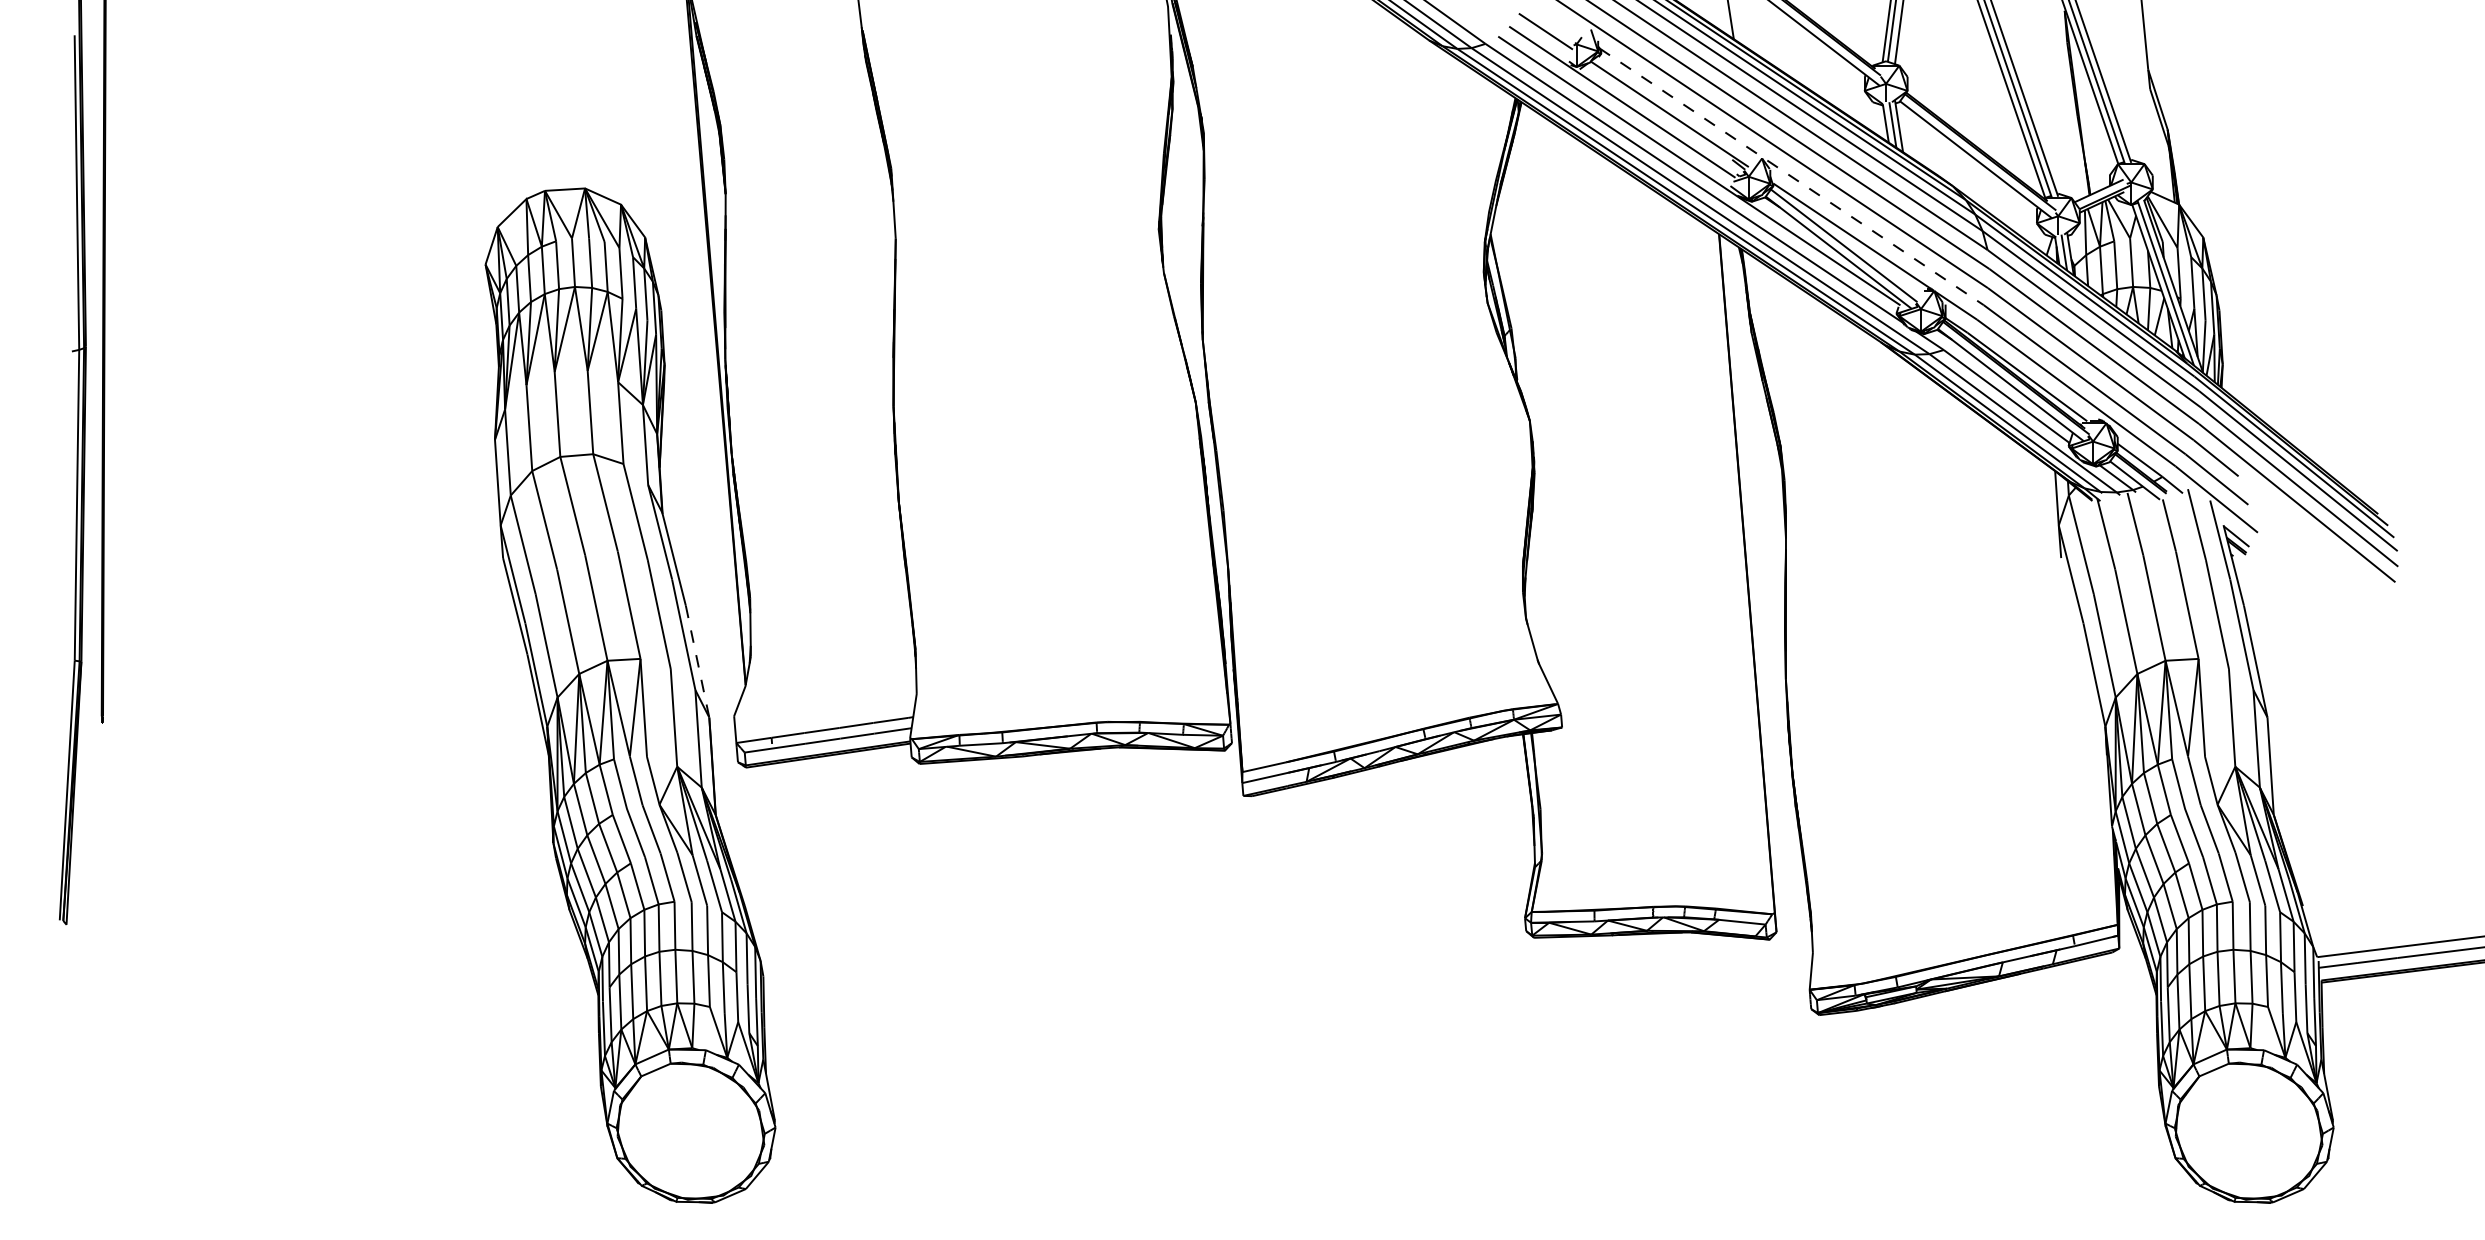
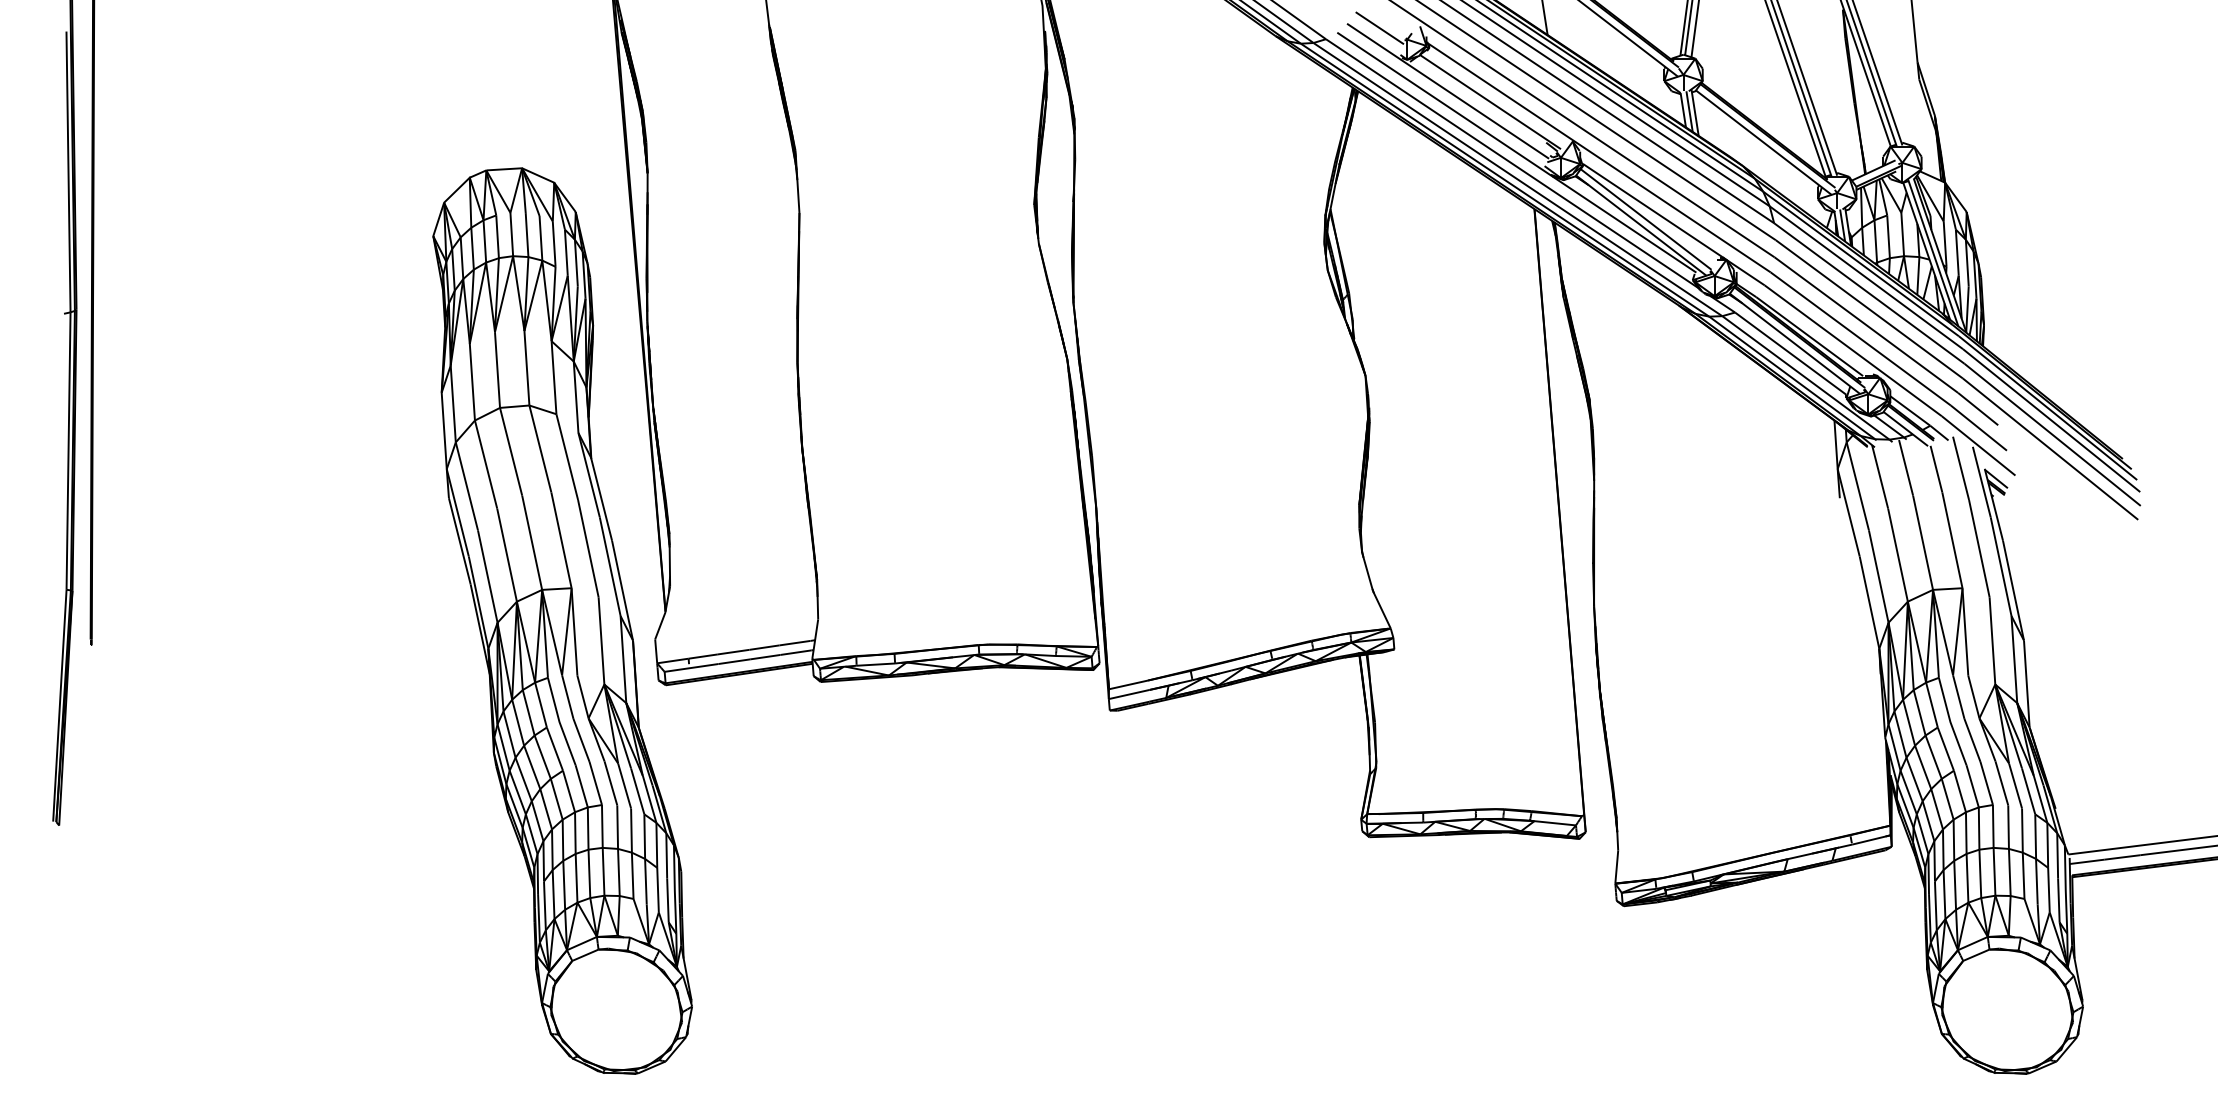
line: (1791, 177) -> (1599, 158), dashed -> solid
line: (697, 661) -> (622, 590), dashed -> solid

